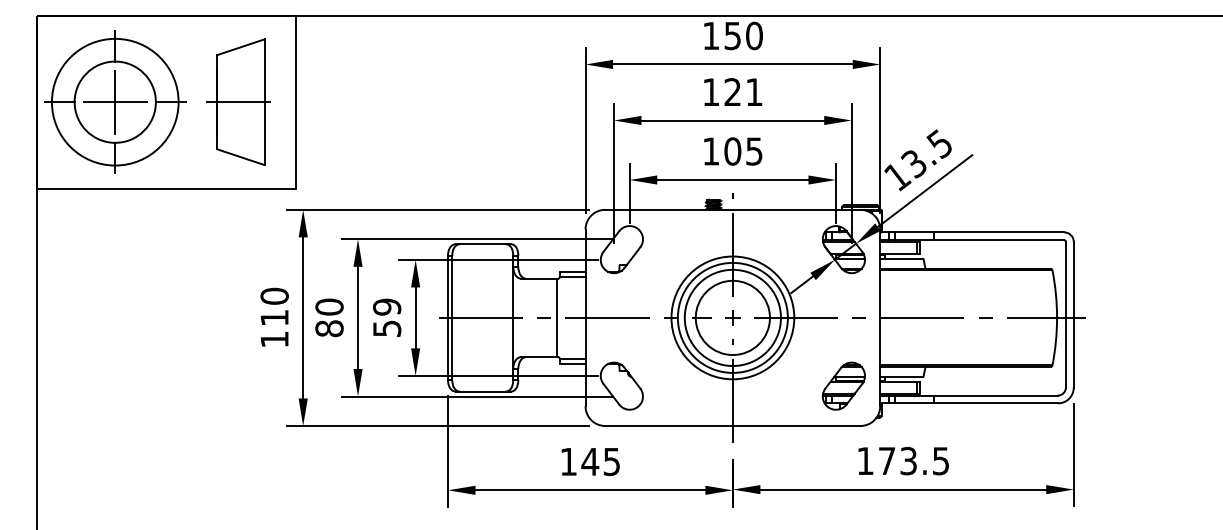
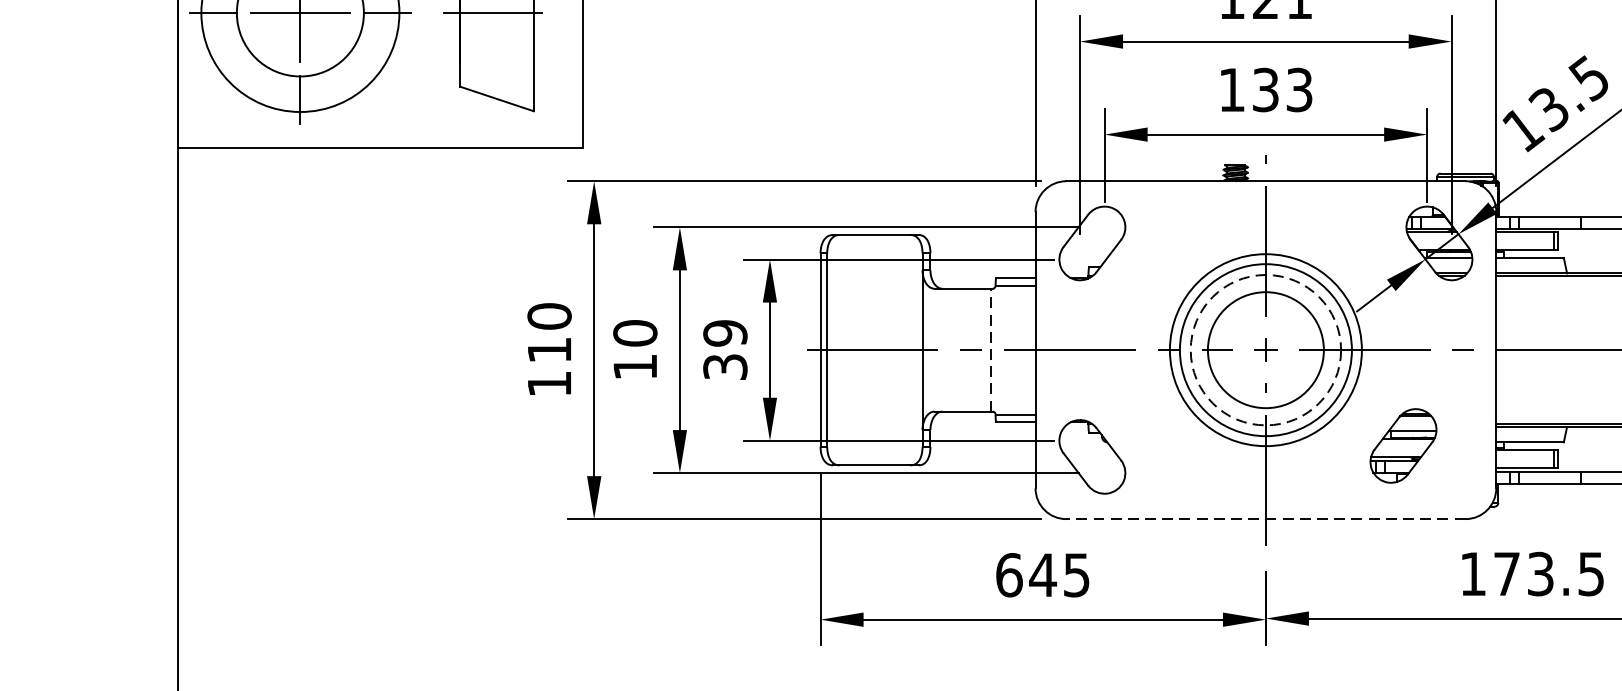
text: (743, 151) -> (1282, 90), 105 -> 133
line: (557, 317) -> (991, 349), solid -> dashed
circle: (732, 317) -> (1265, 349), solid -> dashed
text: (329, 328) -> (635, 366), 80 -> 10
text: (386, 328) -> (724, 366), 59 -> 39
part: (843, 385) -> (1402, 444), moved
line: (732, 425) -> (1265, 518), solid -> dashed
text: (568, 461) -> (1008, 574), 145 -> 645

